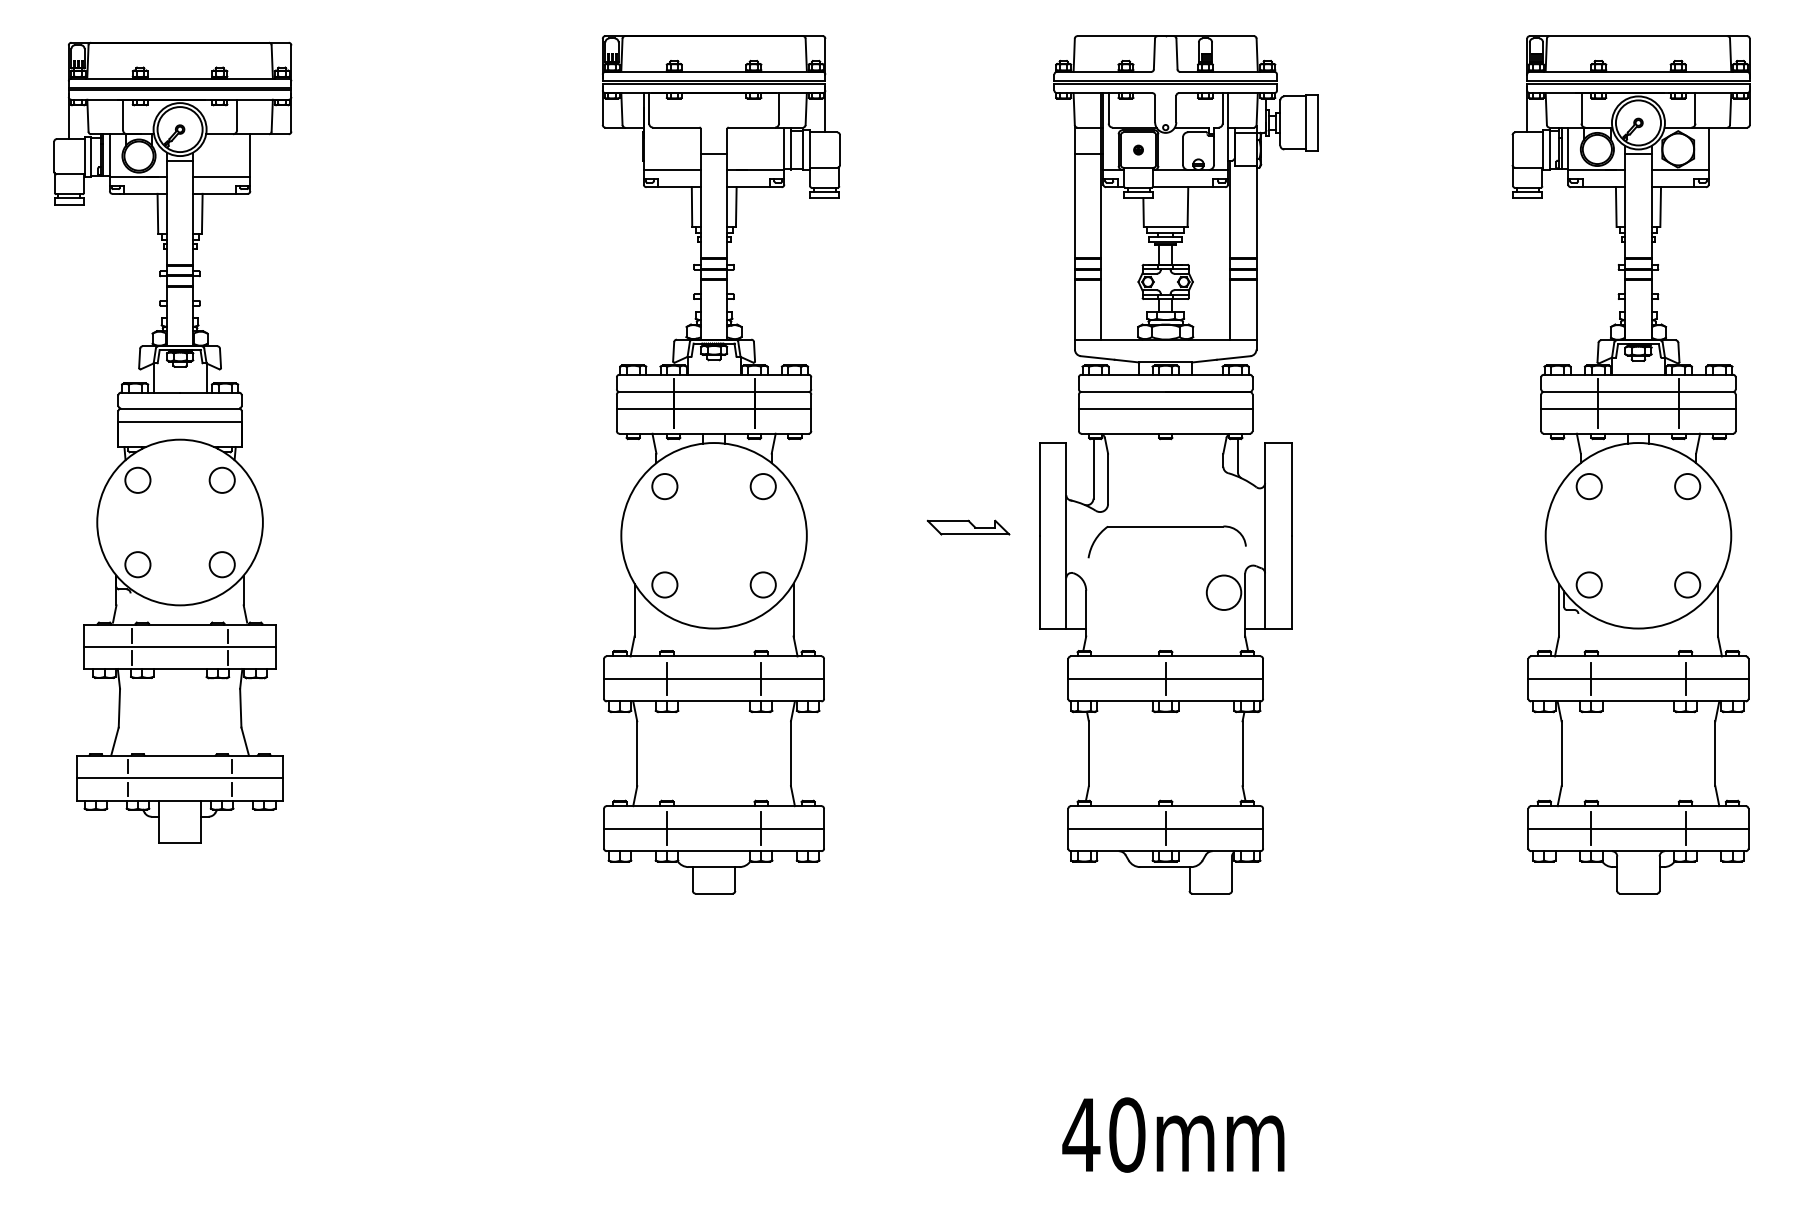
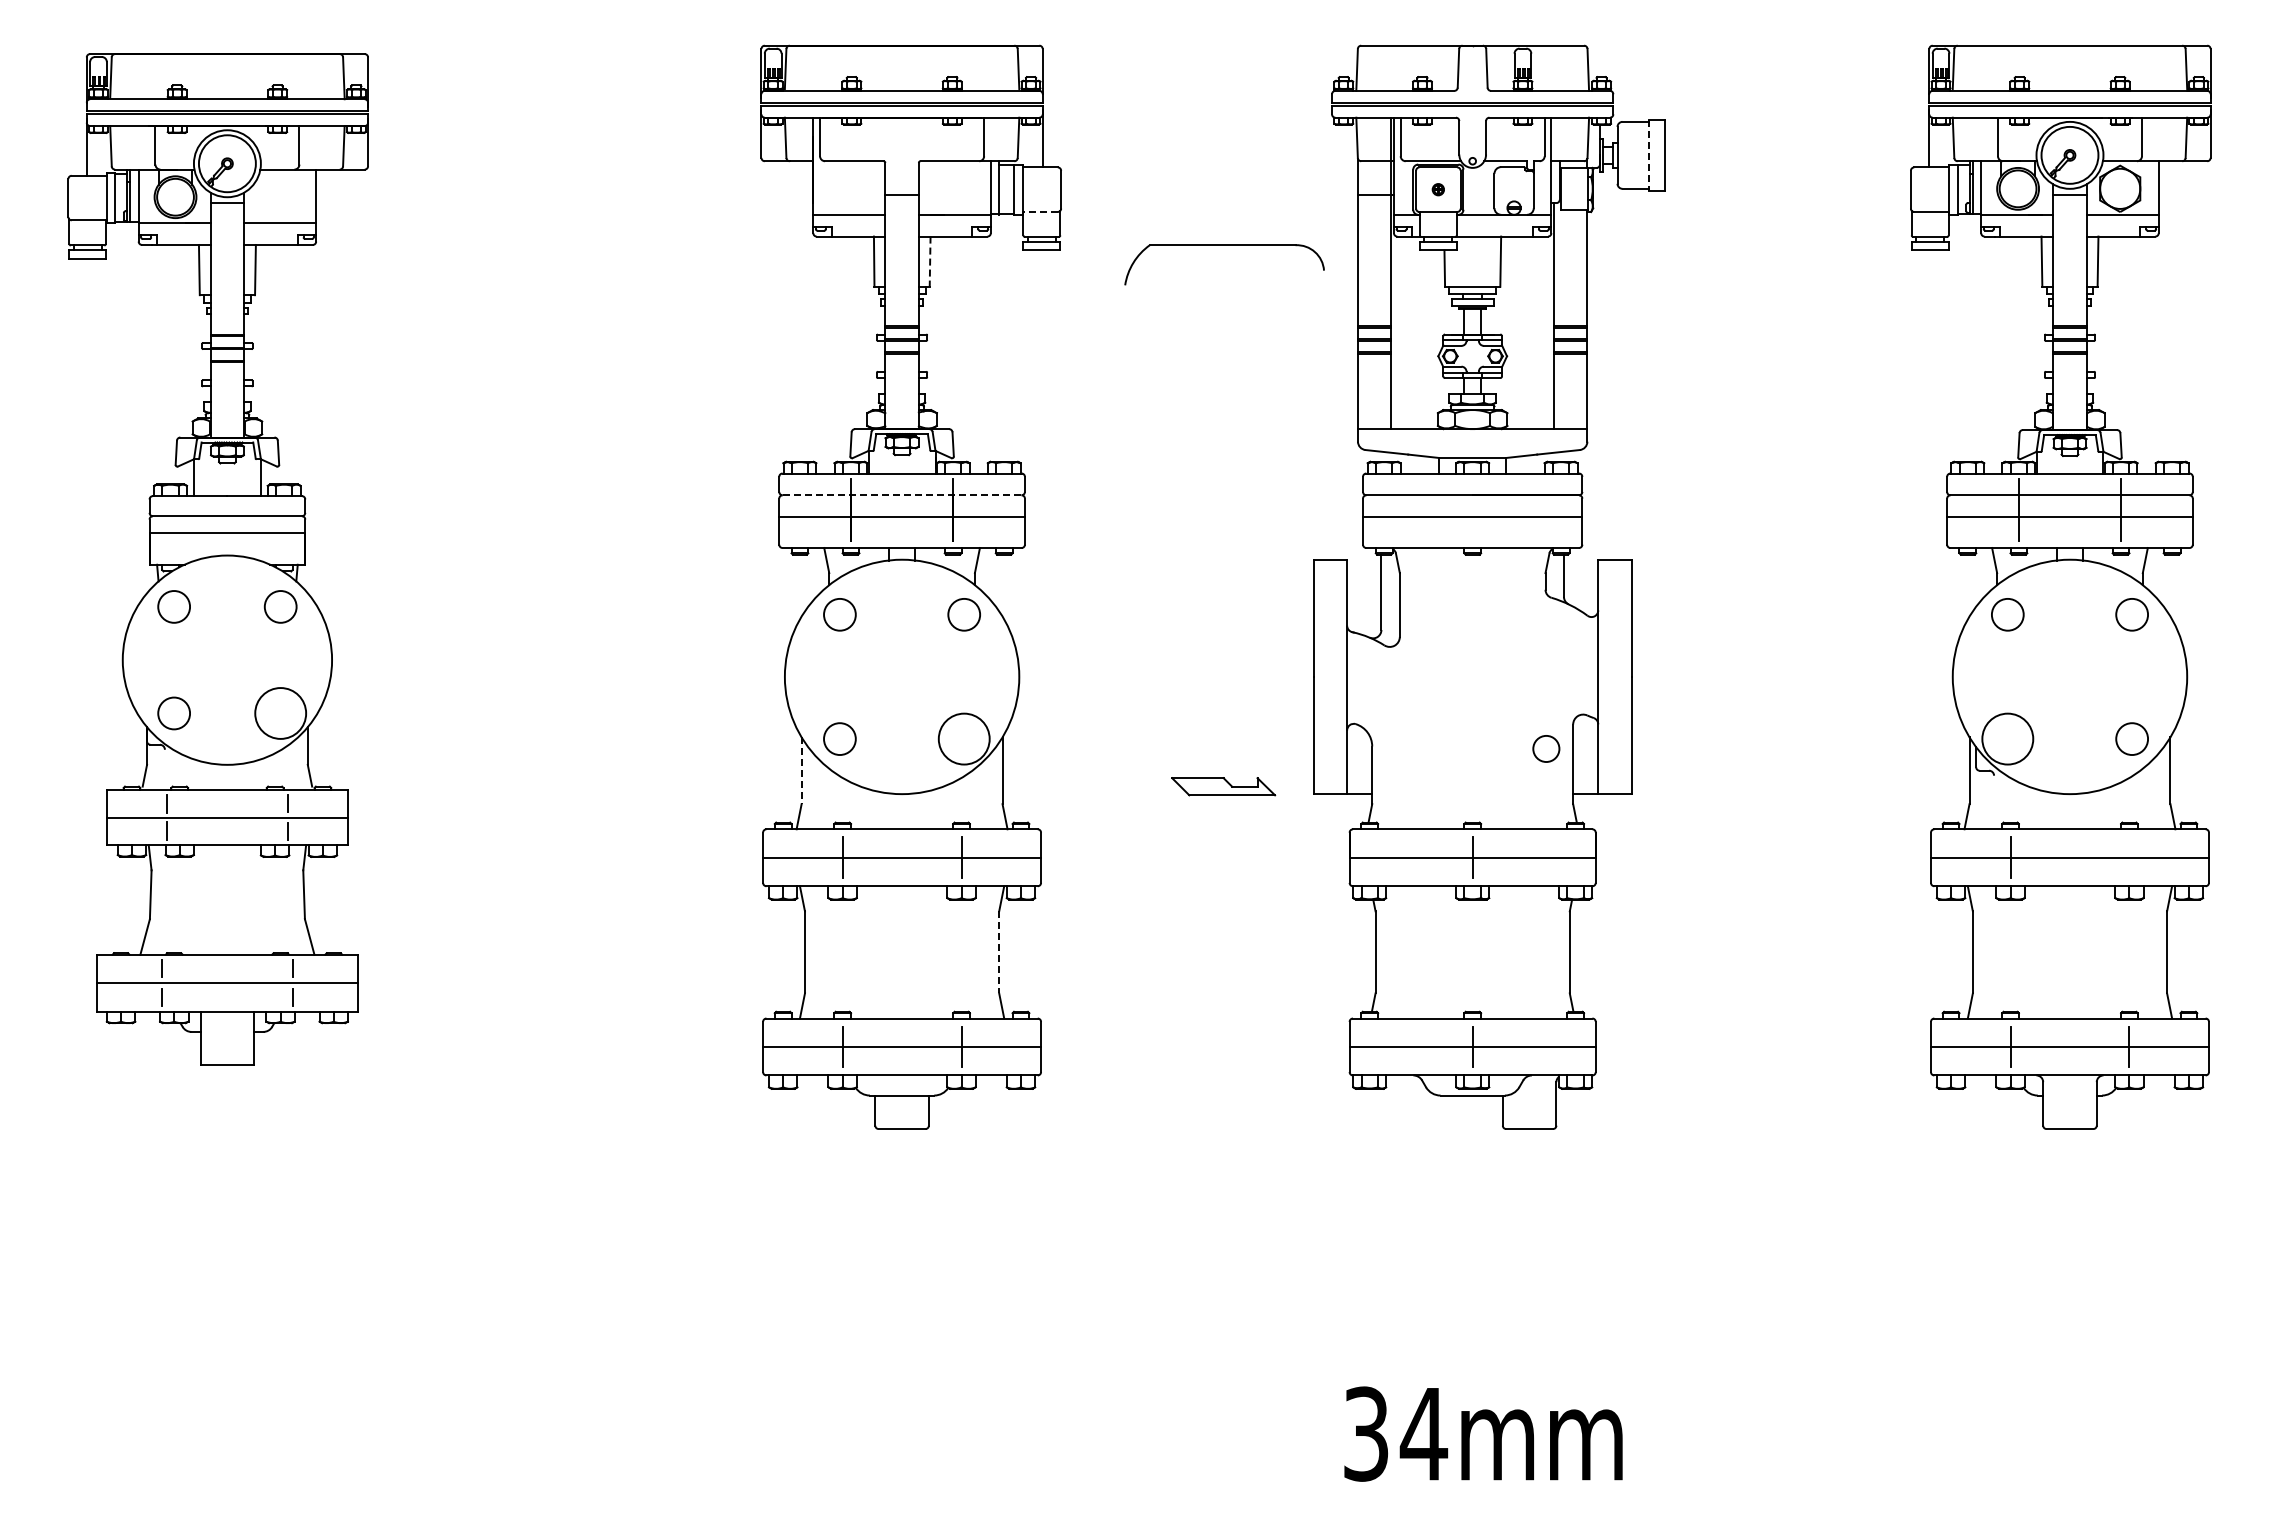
line: (1305, 123) -> (1649, 155), solid -> dashed
line: (823, 167) -> (1040, 211), solid -> dashed
line: (736, 207) -> (930, 262), solid -> dashed
line: (714, 392) -> (902, 495), solid -> dashed
part: (1167, 526) -> (1224, 245), moved
part: (968, 527) -> (1223, 786), moved
circle: (222, 564) -> (280, 713), size x1.6
circle: (763, 585) -> (964, 739), size x1.6
circle: (1589, 585) -> (2007, 739), size x1.6
circle: (1224, 592) -> (1546, 748), size x0.6
line: (634, 610) -> (801, 771), solid -> dashed
line: (1685, 678) -> (2129, 857), removed
line: (791, 753) -> (999, 952), solid -> dashed
text: (1104, 1134) -> (1395, 1433), 40mm -> 34mm

